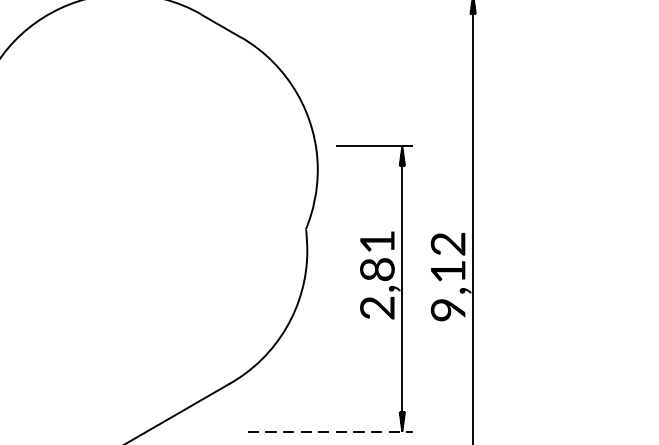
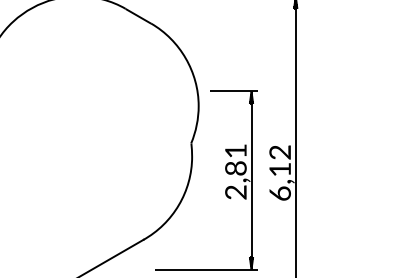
text: (447, 309) -> (279, 193), 9,12 -> 6,12
line: (330, 431) -> (206, 269), dashed -> solid

